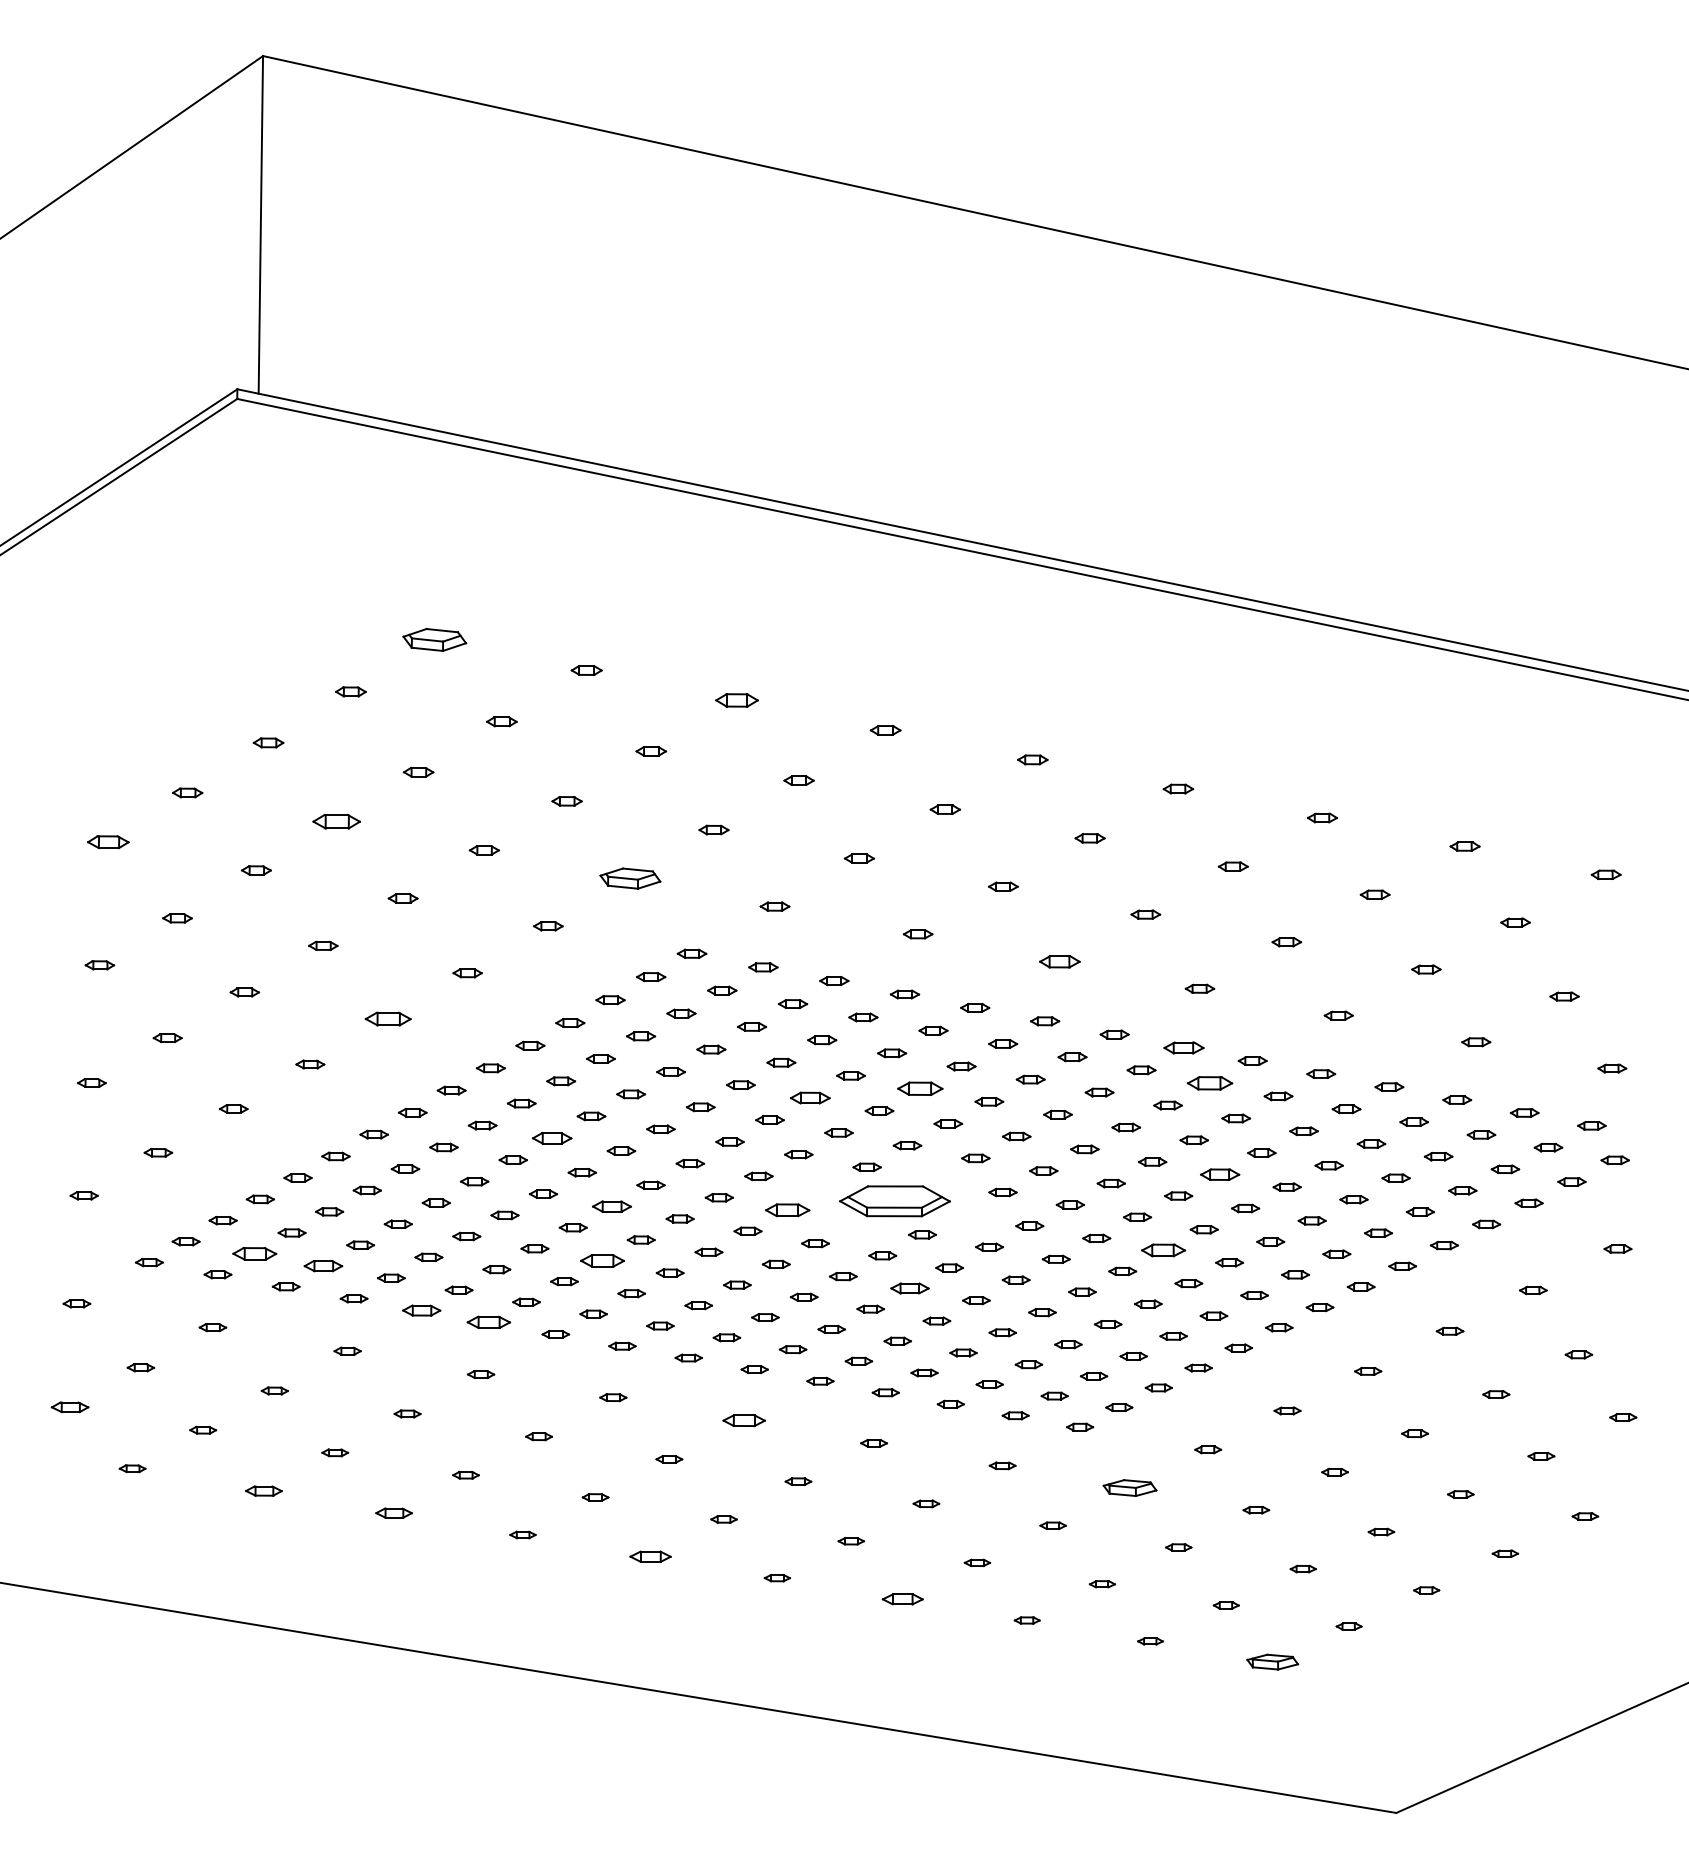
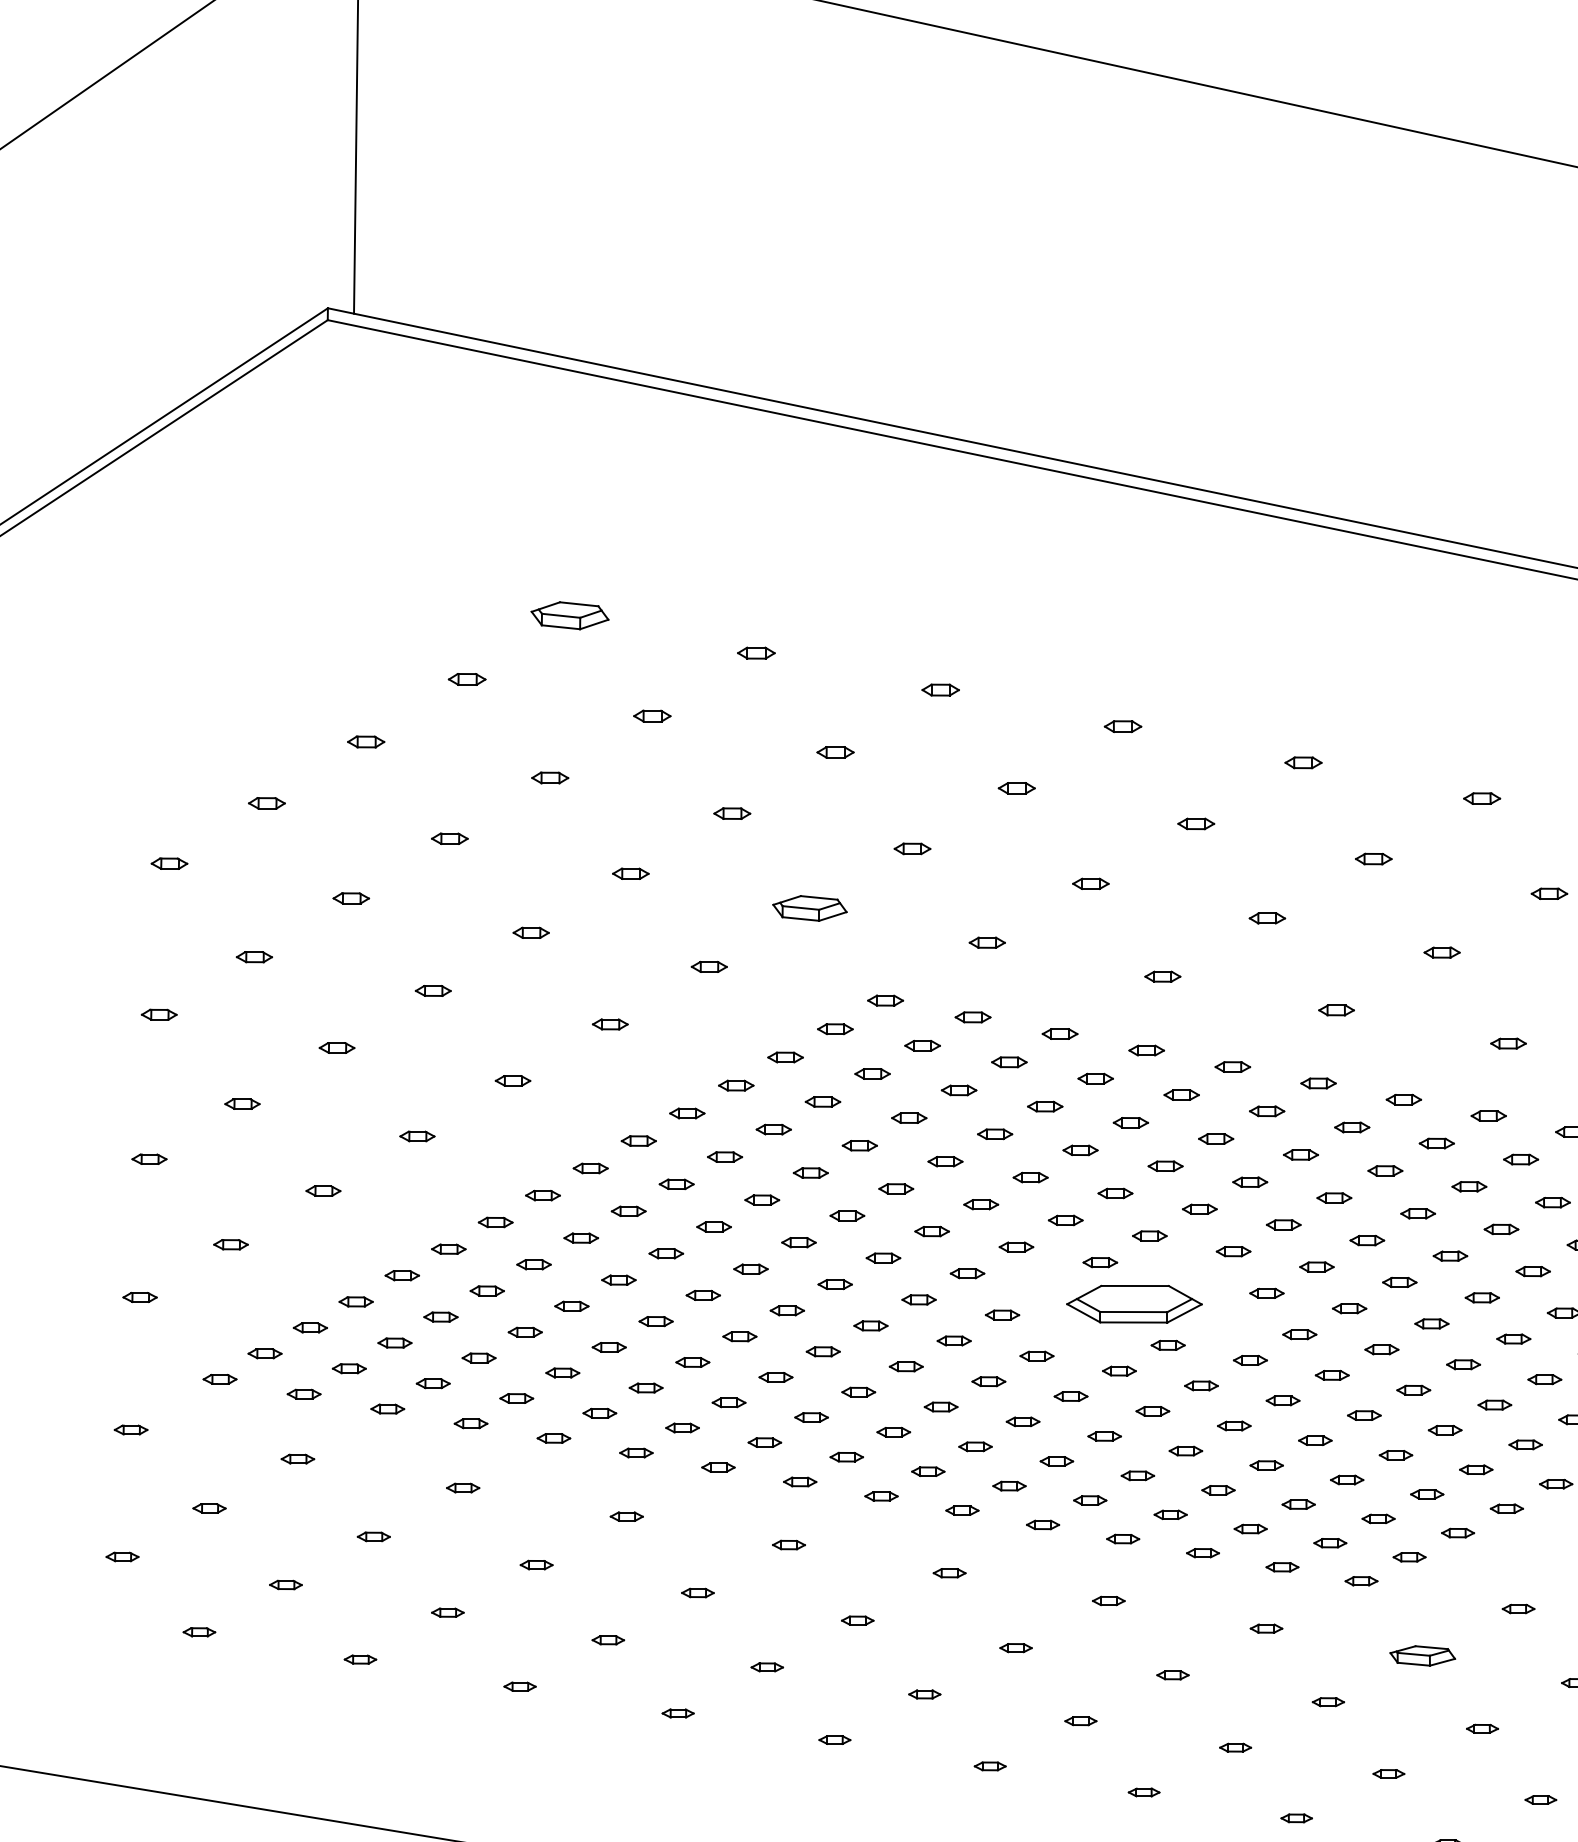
part: (736, 700) -> (940, 689), size x0.71
part: (336, 821) -> (449, 838), size x0.62
part: (107, 841) -> (168, 862), size x0.71
part: (1059, 961) -> (1336, 1010), size x0.71
part: (388, 1019) -> (513, 1081), size x0.62
part: (1183, 1047) -> (1488, 1115), size x0.71
part: (1210, 1083) -> (1521, 1159), size x0.62
part: (920, 1088) -> (1165, 1165), size x0.62
part: (810, 1097) -> (1030, 1176), size x0.71
part: (552, 1138) -> (714, 1227), size x0.71
part: (1219, 1174) -> (1532, 1271), size x0.71
part: (611, 1206) -> (786, 1310), size x0.71
part: (786, 1209) -> (1001, 1314), size x0.62
part: (1162, 1250) -> (1462, 1364), size x0.62
part: (254, 1253) -> (348, 1368), size x0.62
part: (602, 1260) -> (775, 1376), size x0.62
part: (322, 1265) -> (432, 1382), size x0.71
part: (909, 1288) -> (1152, 1411), size x0.71
part: (421, 1310) -> (553, 1438), size x0.71
part: (488, 1322) -> (635, 1452), size x0.62
part: (69, 1407) -> (122, 1557), size x0.71
part: (744, 1420) -> (949, 1573), size x0.62
part: (263, 1490) -> (359, 1658), size x0.71
part: (393, 1512) -> (519, 1685), size x0.71
part: (650, 1556) -> (834, 1739), size x0.62
part: (902, 1599) -> (1143, 1792), size x0.62

